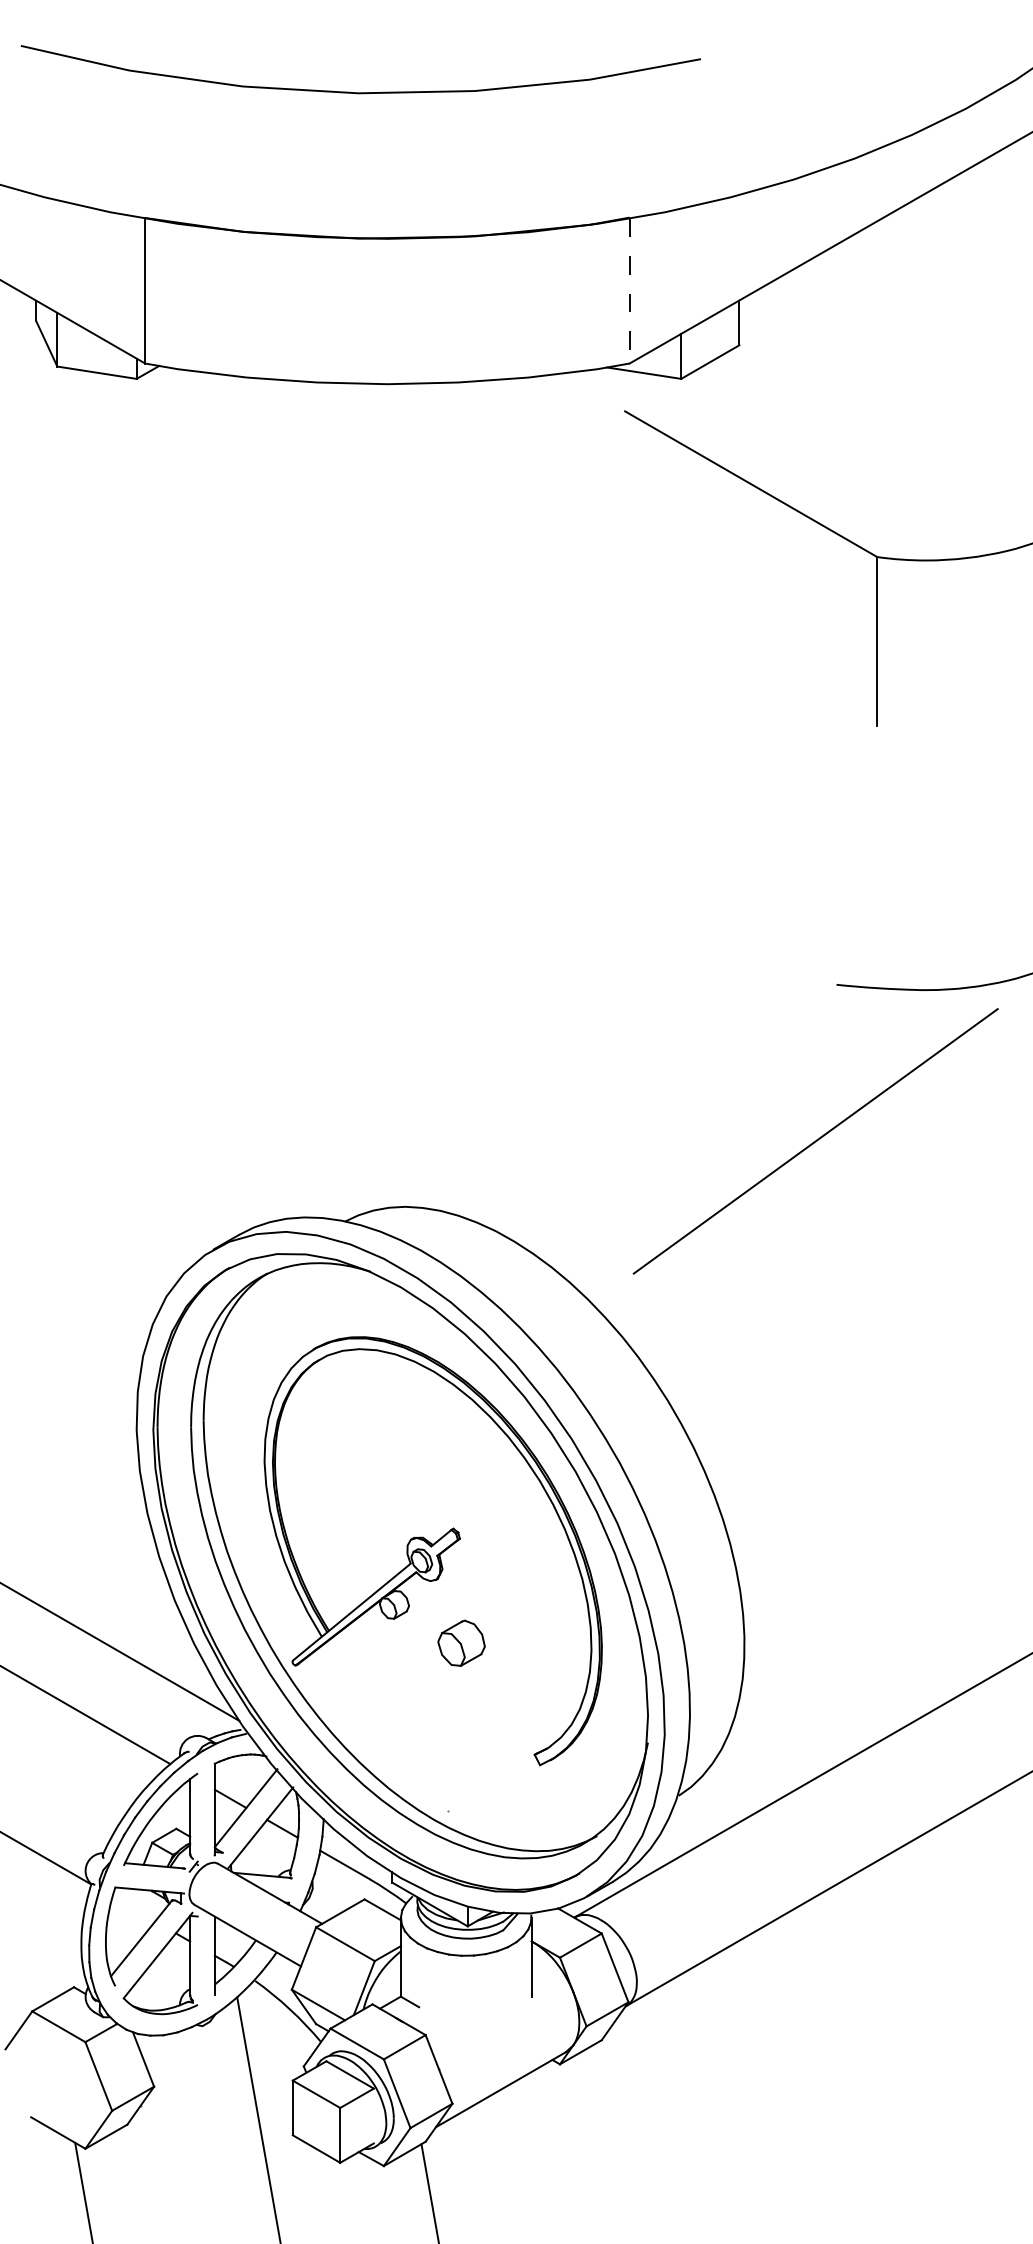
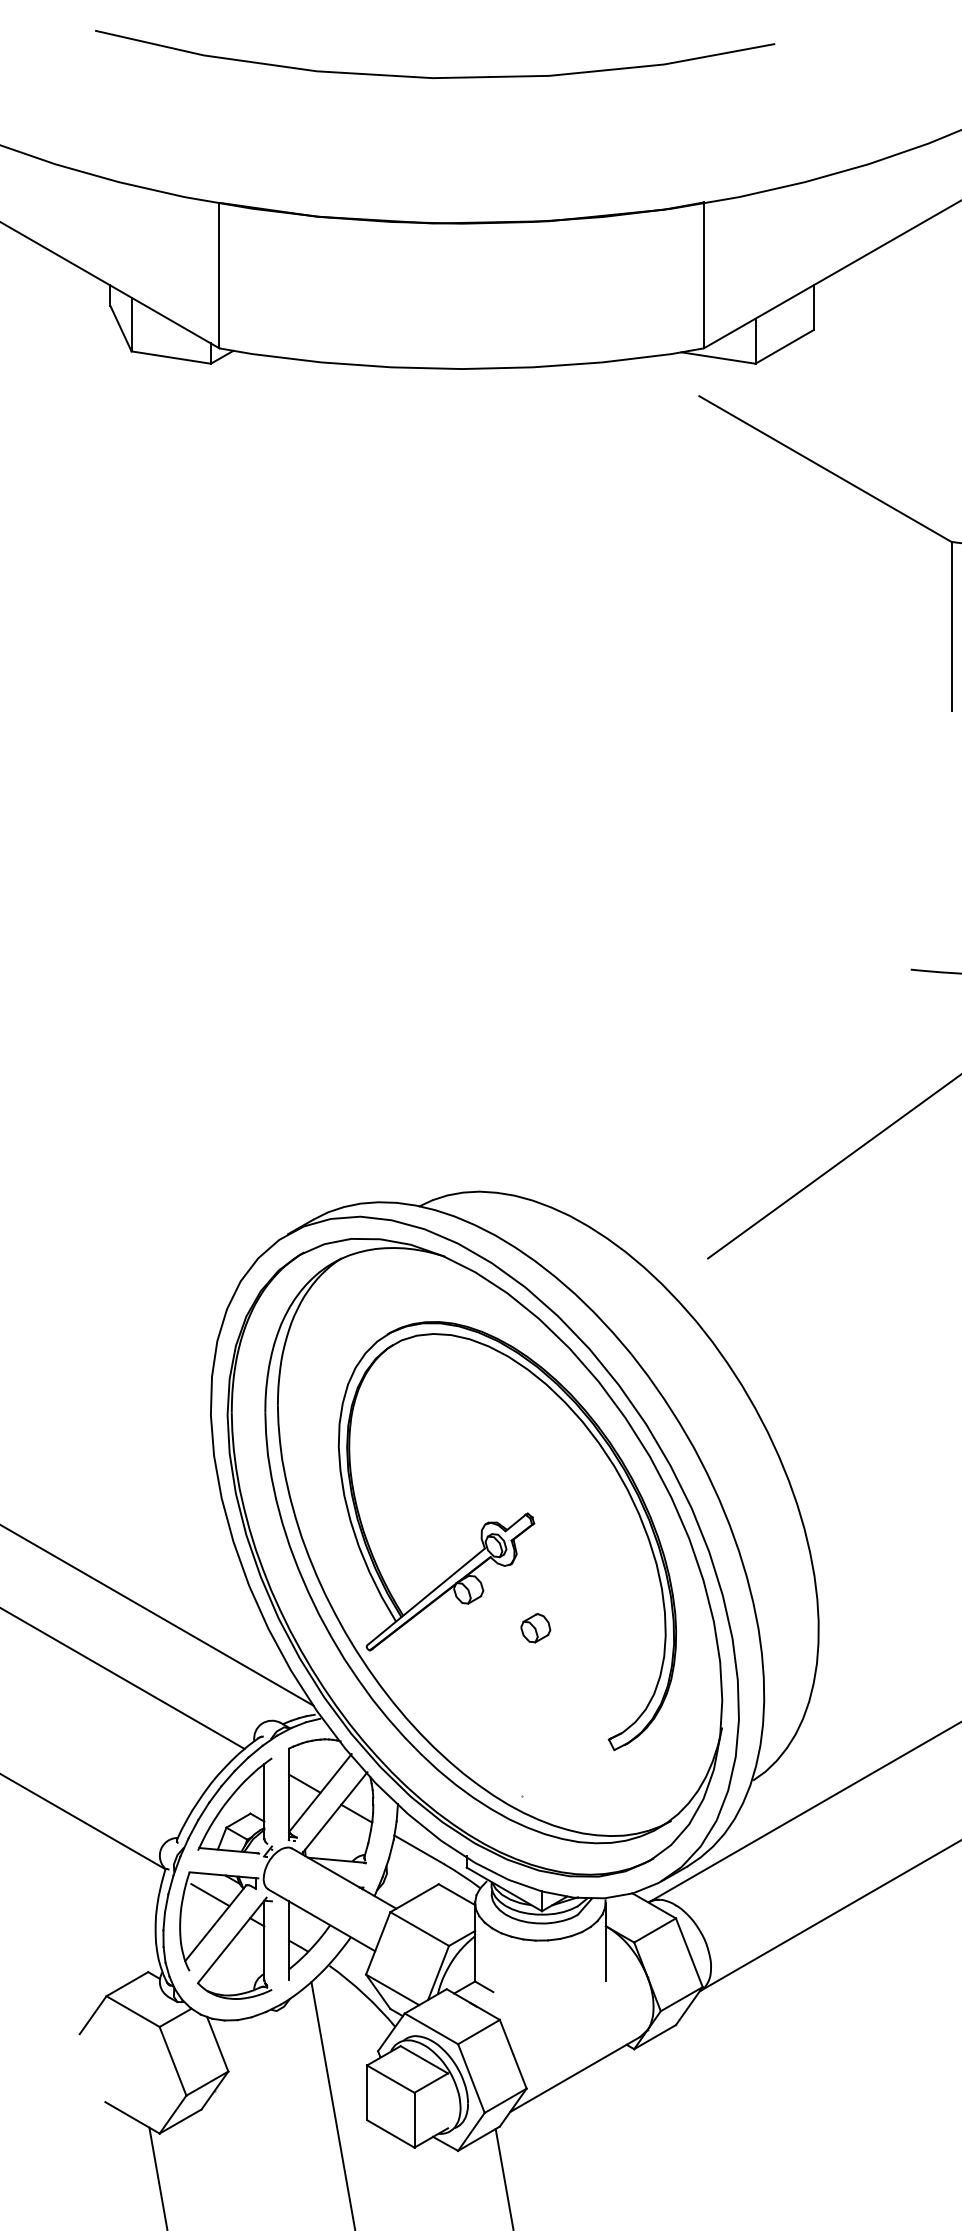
line: (629, 290) -> (703, 275), dashed -> solid
part: (461, 1643) -> (535, 1628), size x0.62
line: (136, 1910) -> (210, 1895), added

